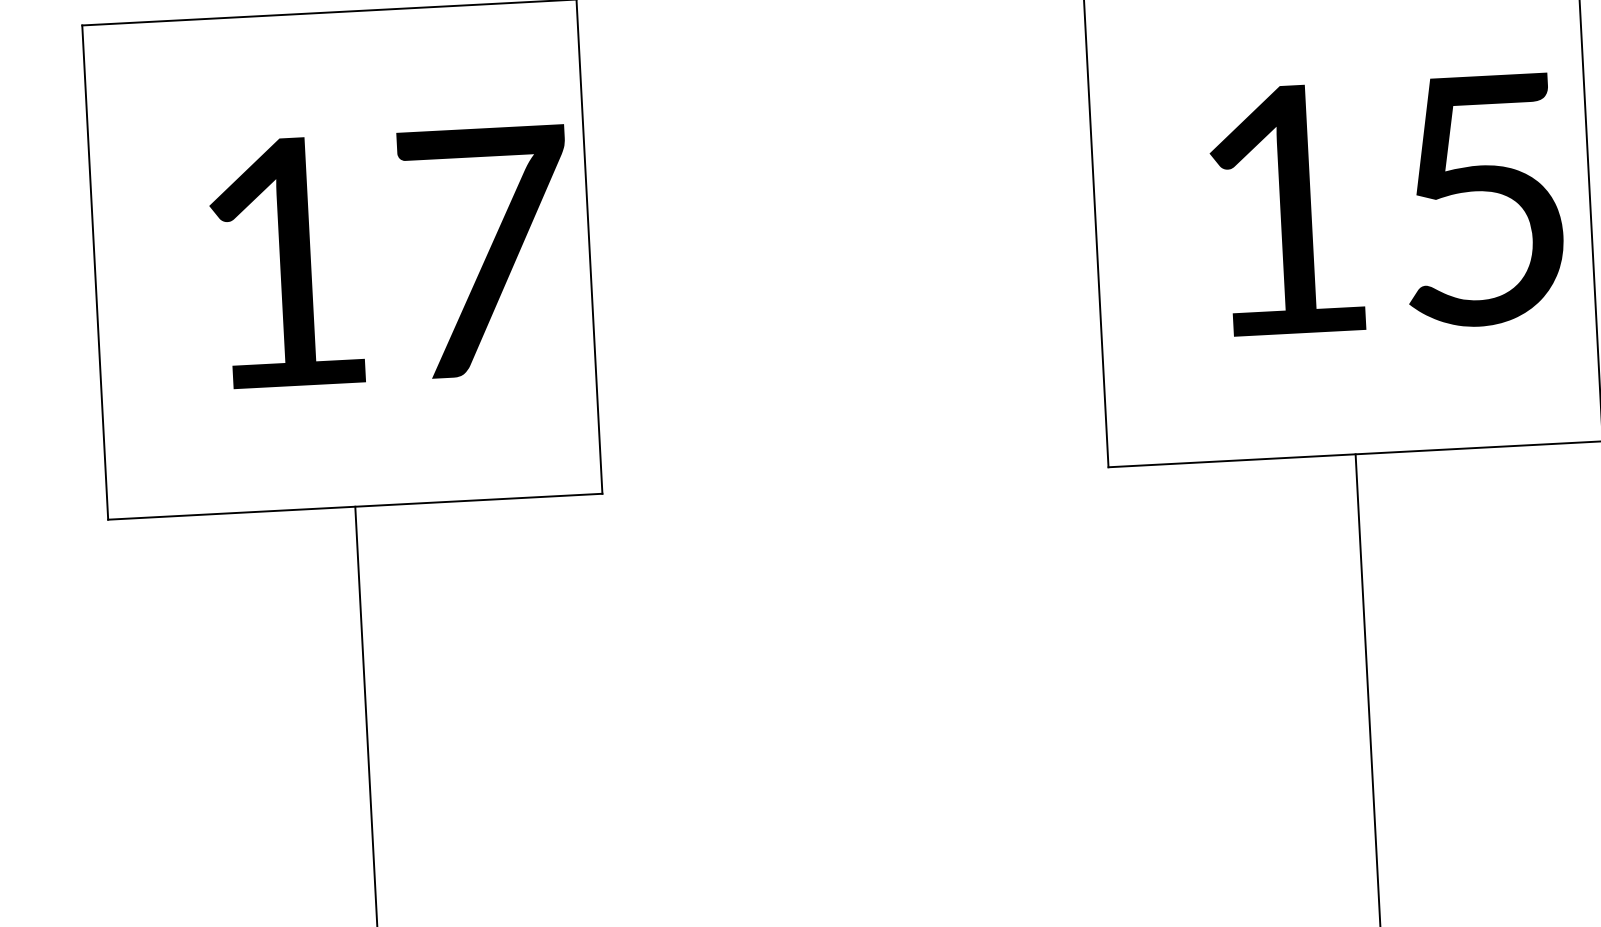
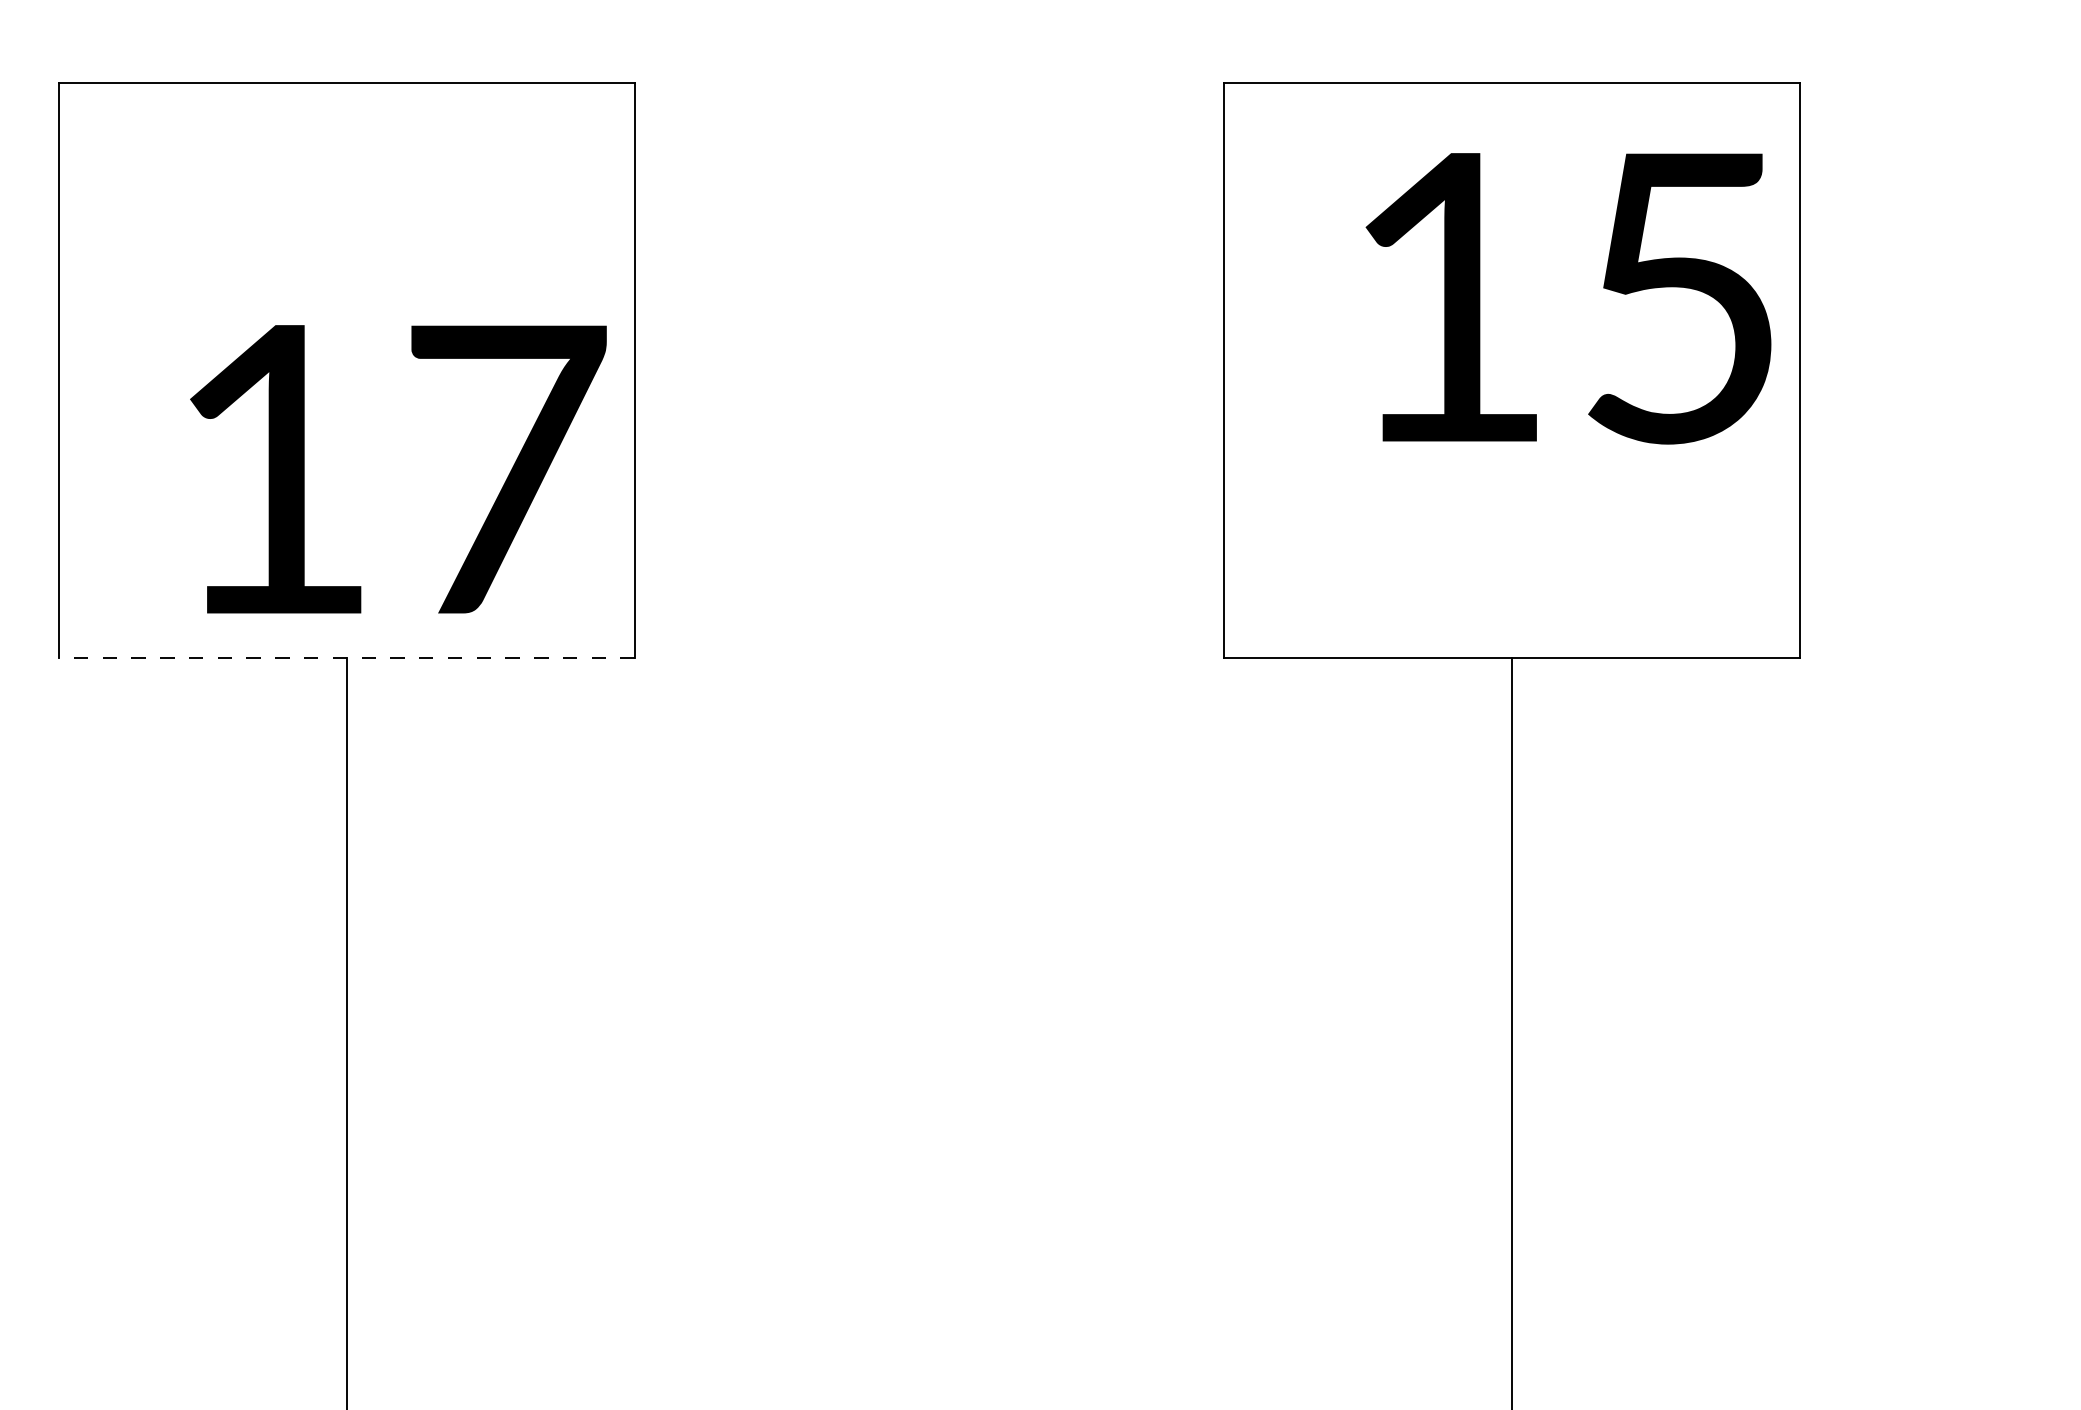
text: (1387, 205) -> (1568, 298), moved
text: (391, 256) -> (398, 469), moved
line: (355, 506) -> (347, 658), solid -> dashed

